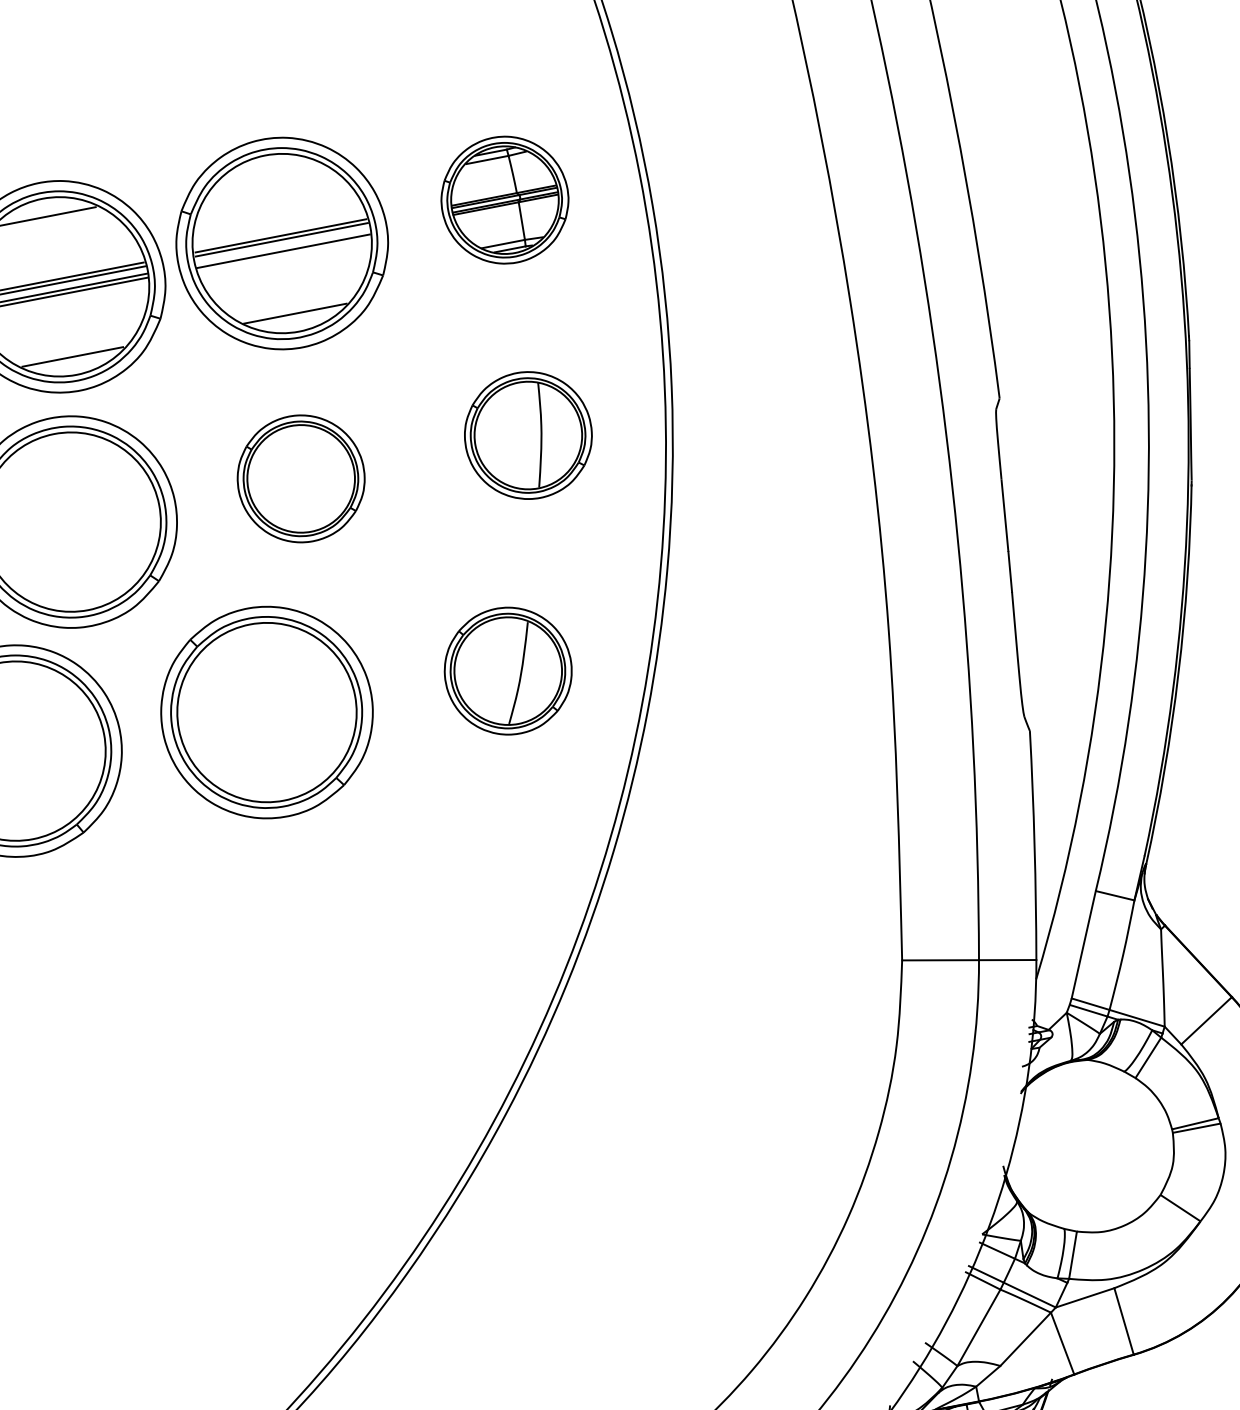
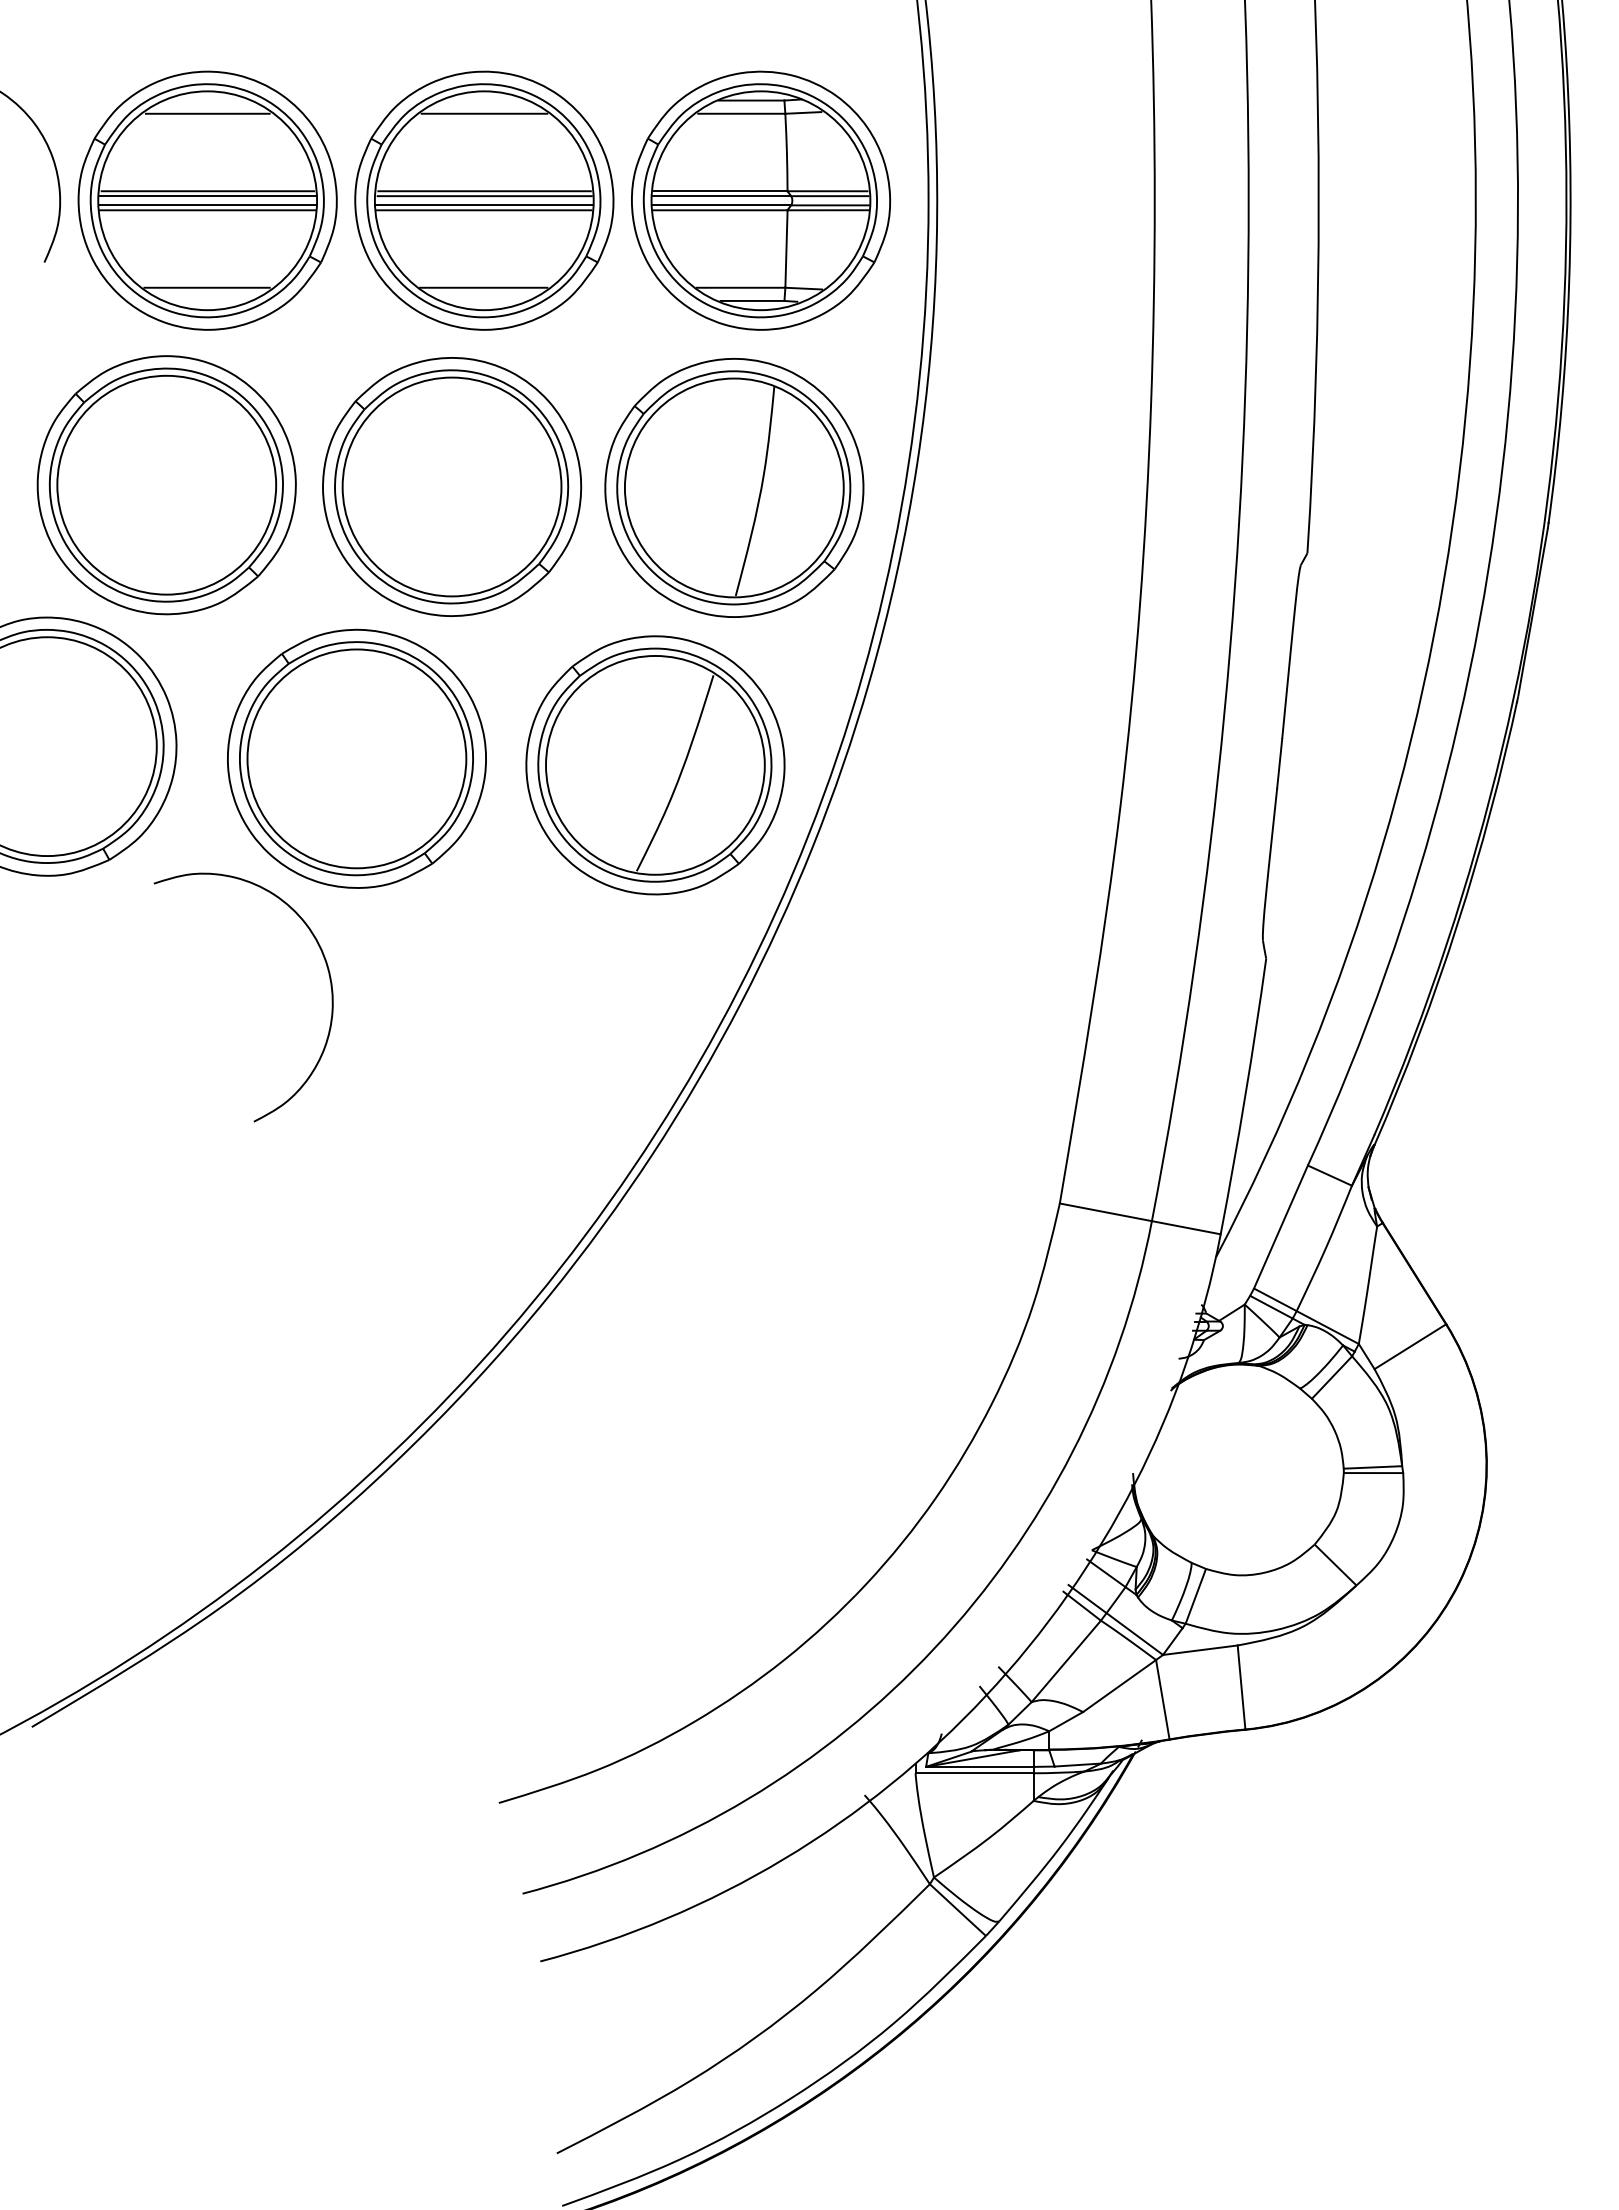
line: (268, 173) -> (484, 113), added
part: (505, 200) -> (761, 200), size x1.67
line: (283, 247) -> (484, 205), added
part: (528, 435) -> (734, 487), size x1.67
part: (301, 478) -> (452, 486), size x1.67
part: (508, 671) -> (655, 765), size x1.67
curve: (281, 900) -> (330, 987), added

